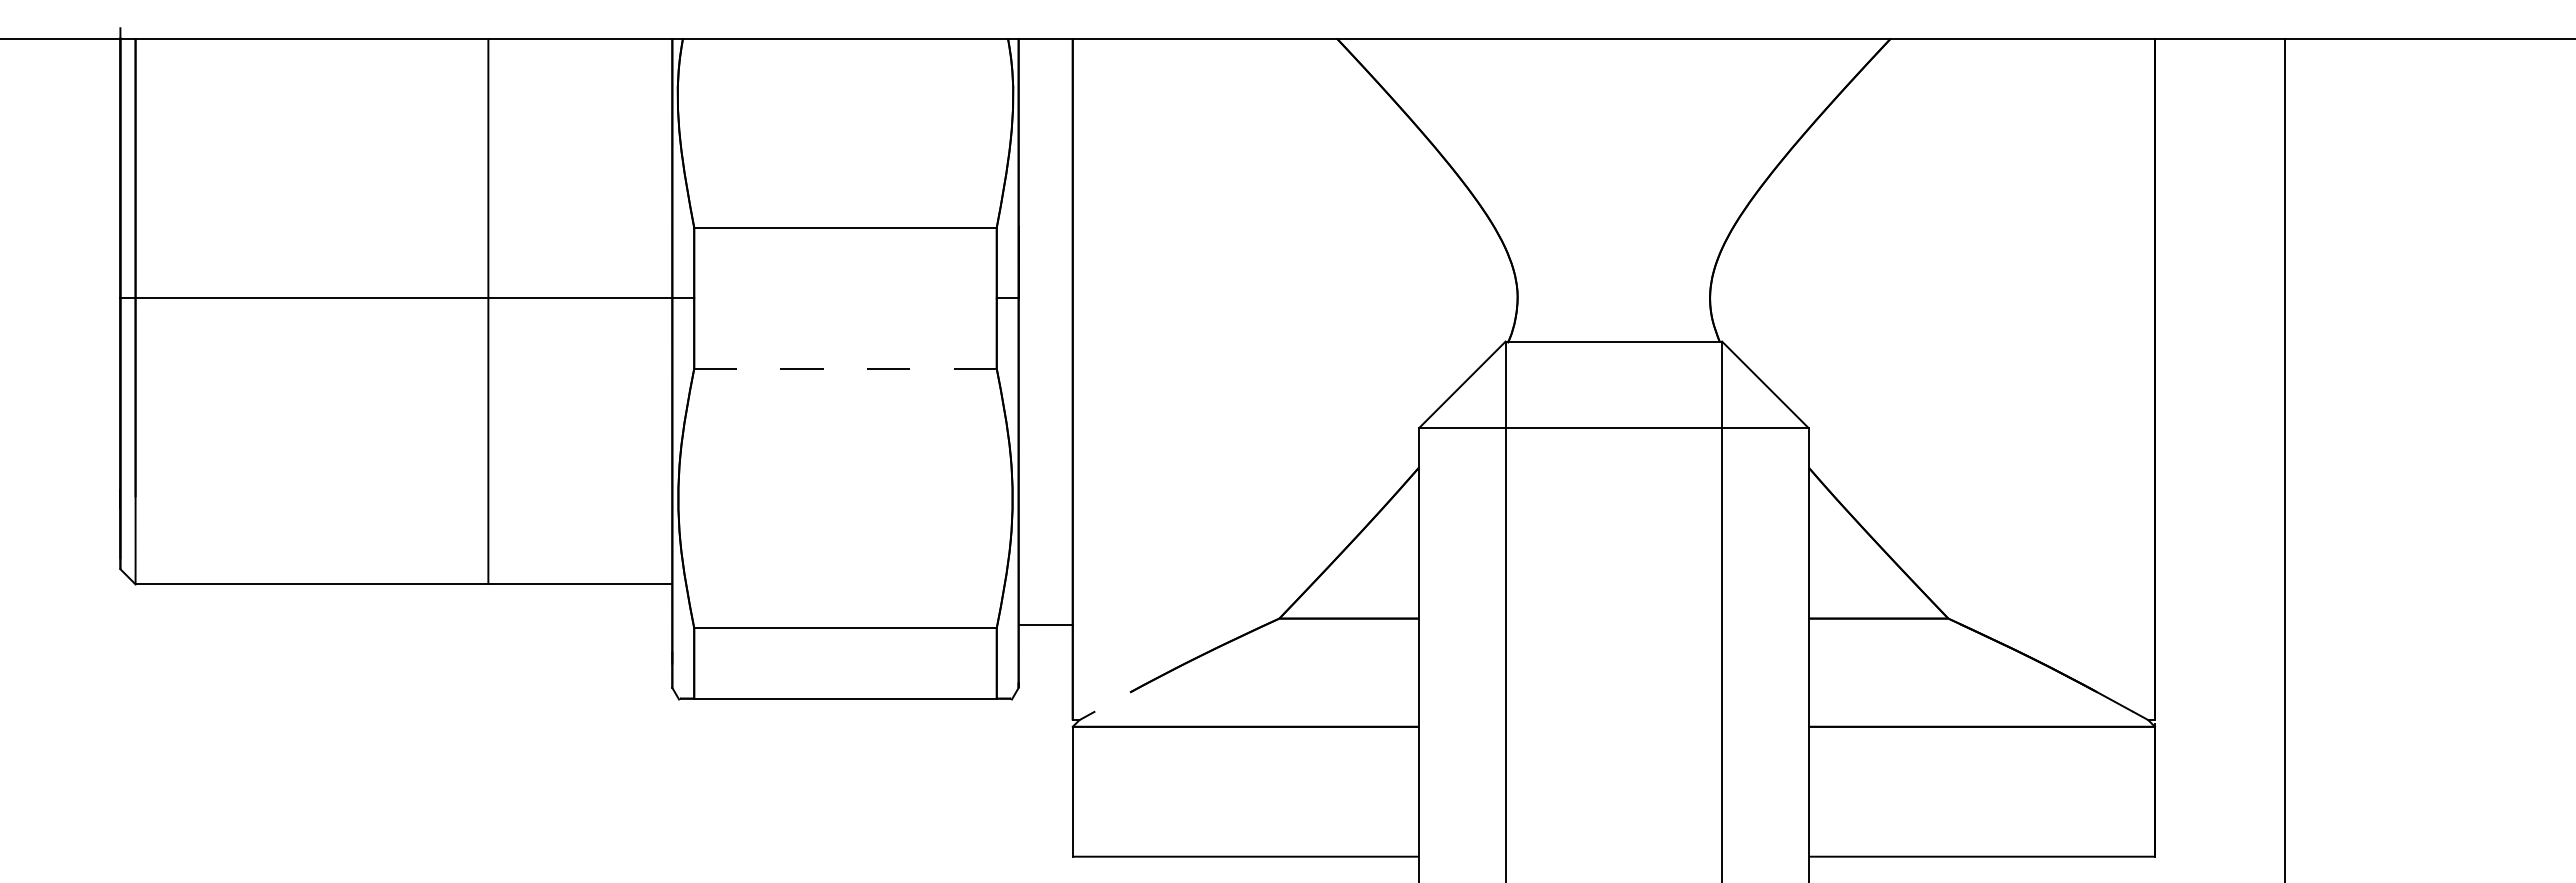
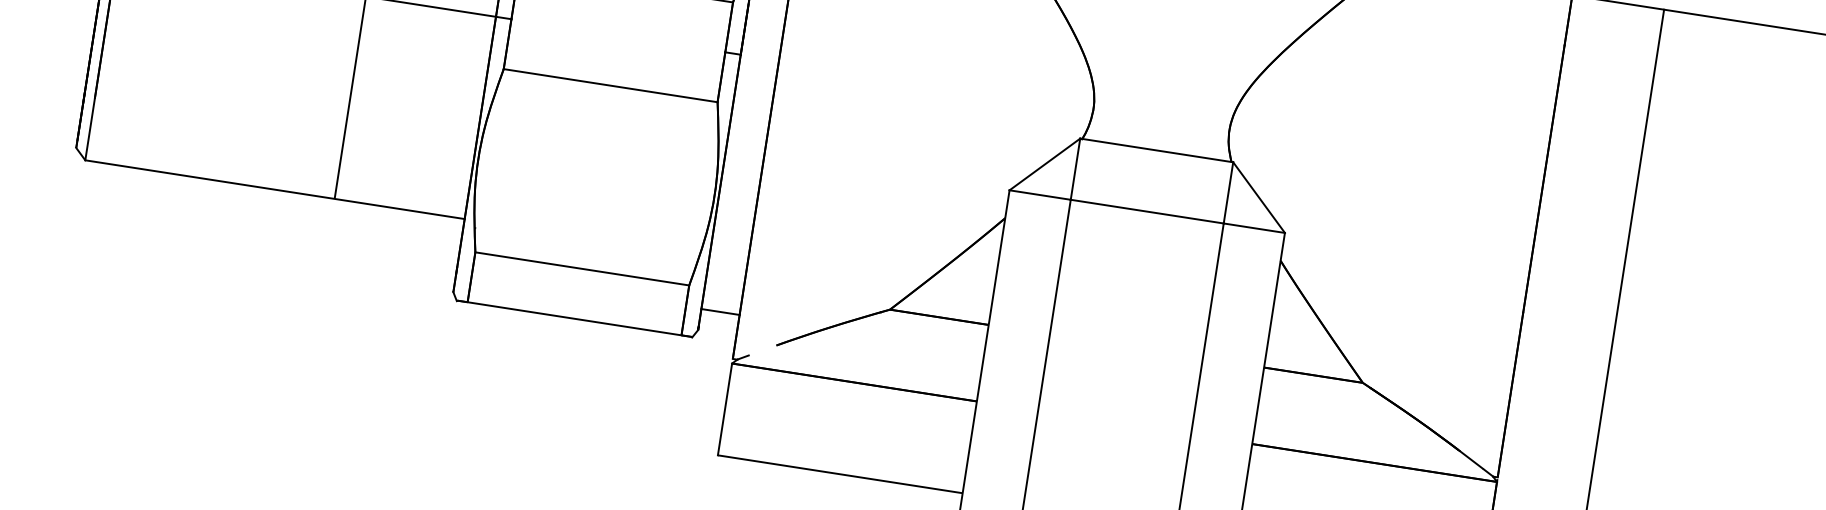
line: (845, 368) -> (610, 85), dashed -> solid
line: (1045, 625) -> (720, 312), moved

